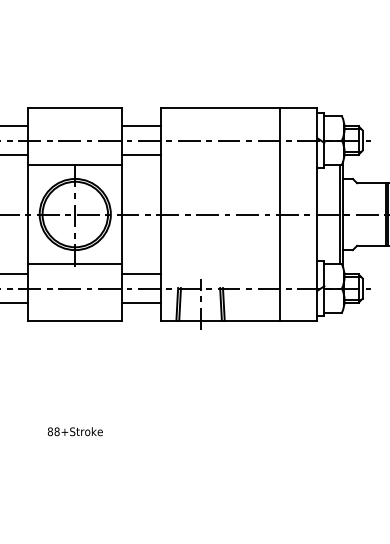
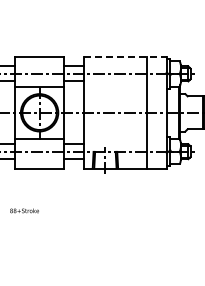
line: (240, 107) -> (126, 56), solid -> dashed
text: (75, 430) -> (24, 210), moved

